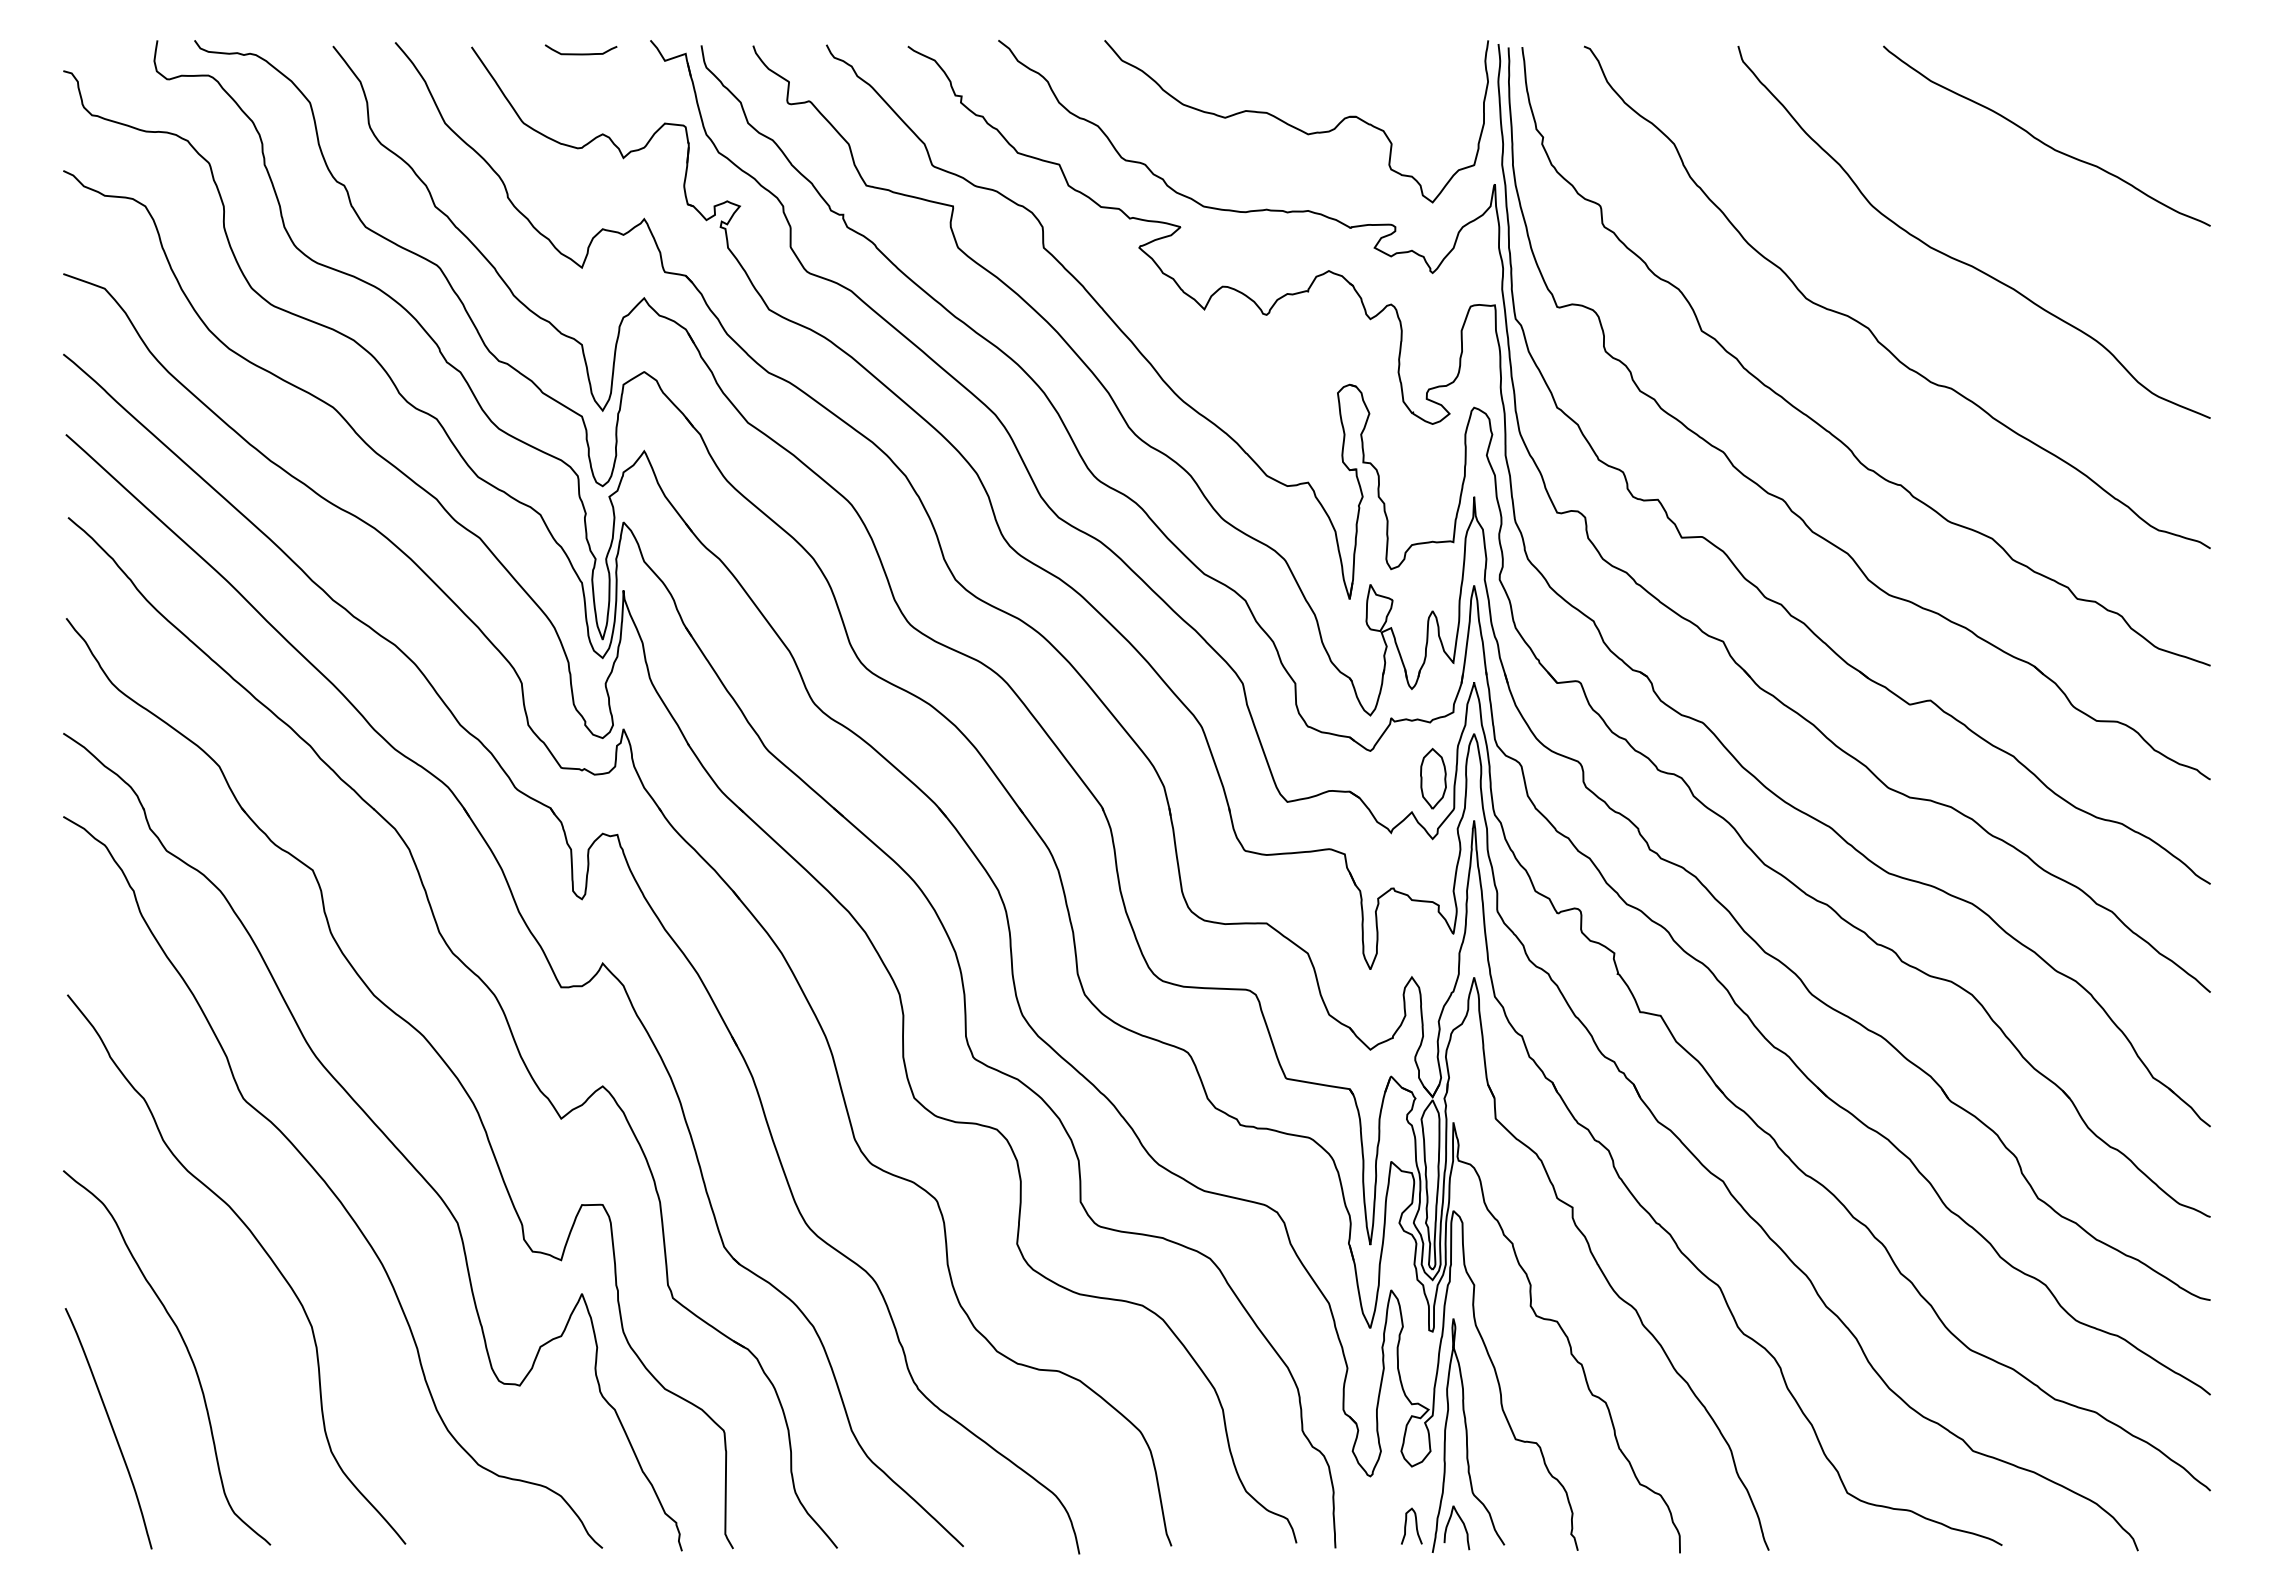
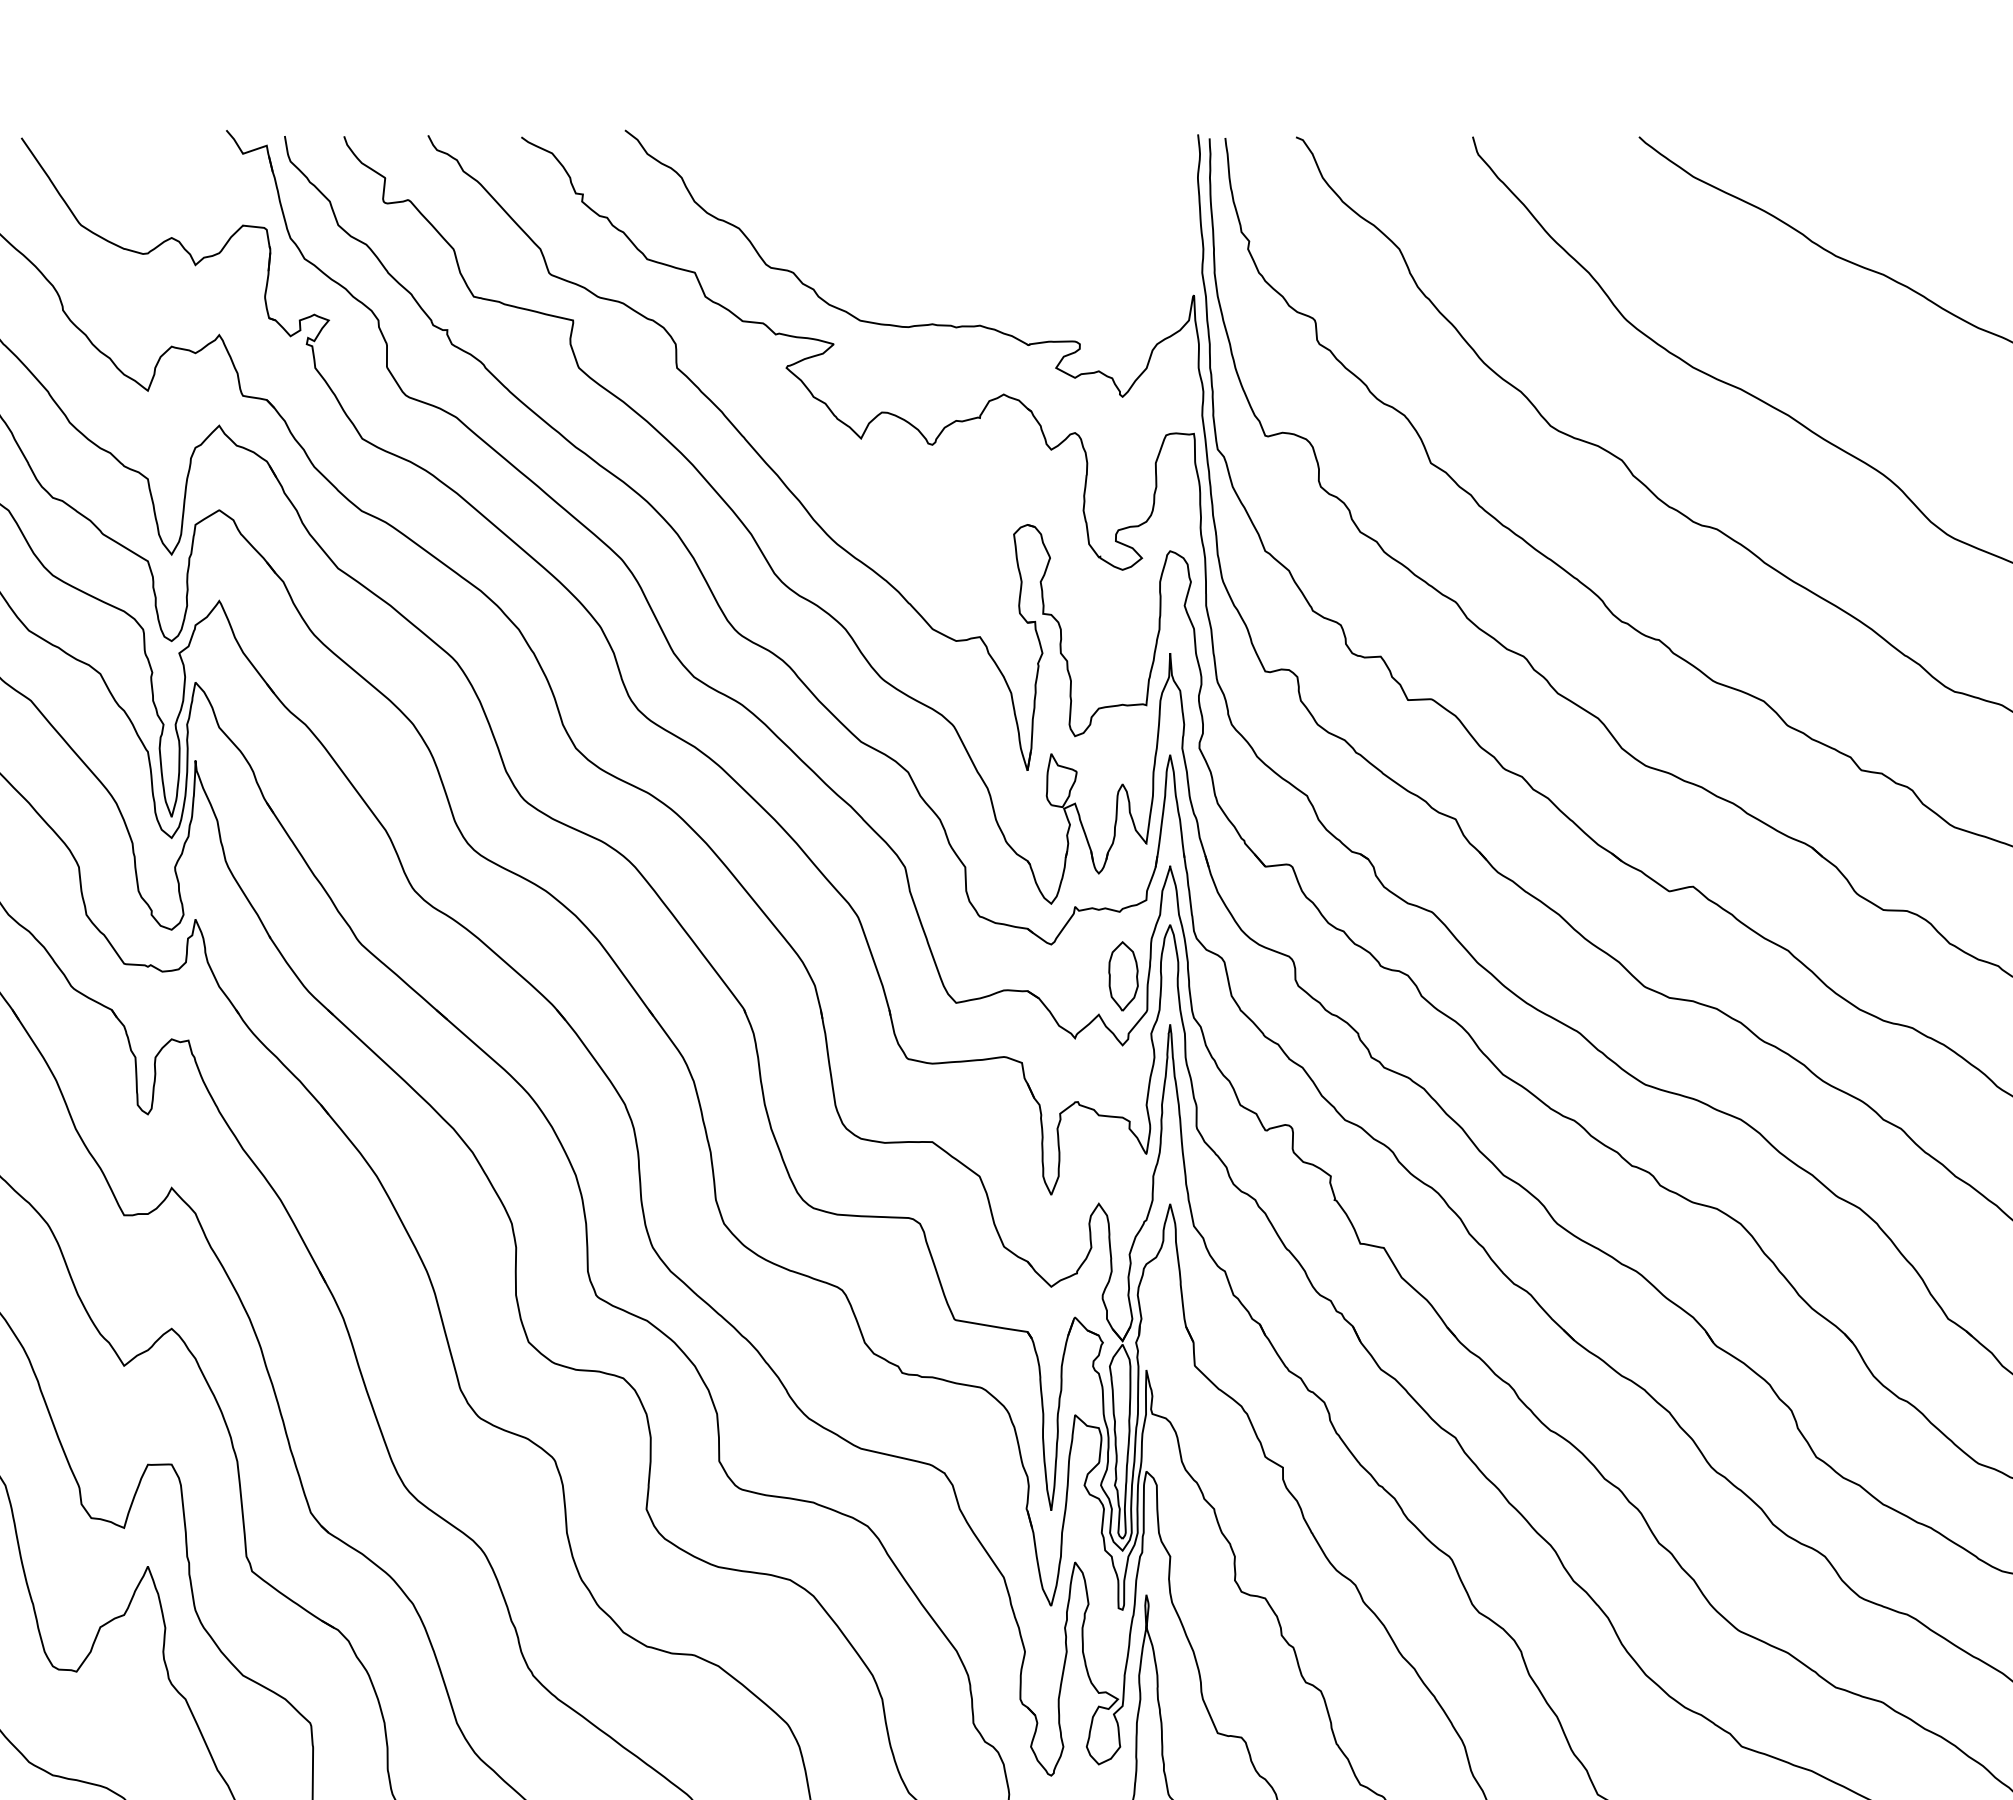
curve: (580, 53) -> (146, 145), removed
part: (1296, 121) -> (966, 223), removed

